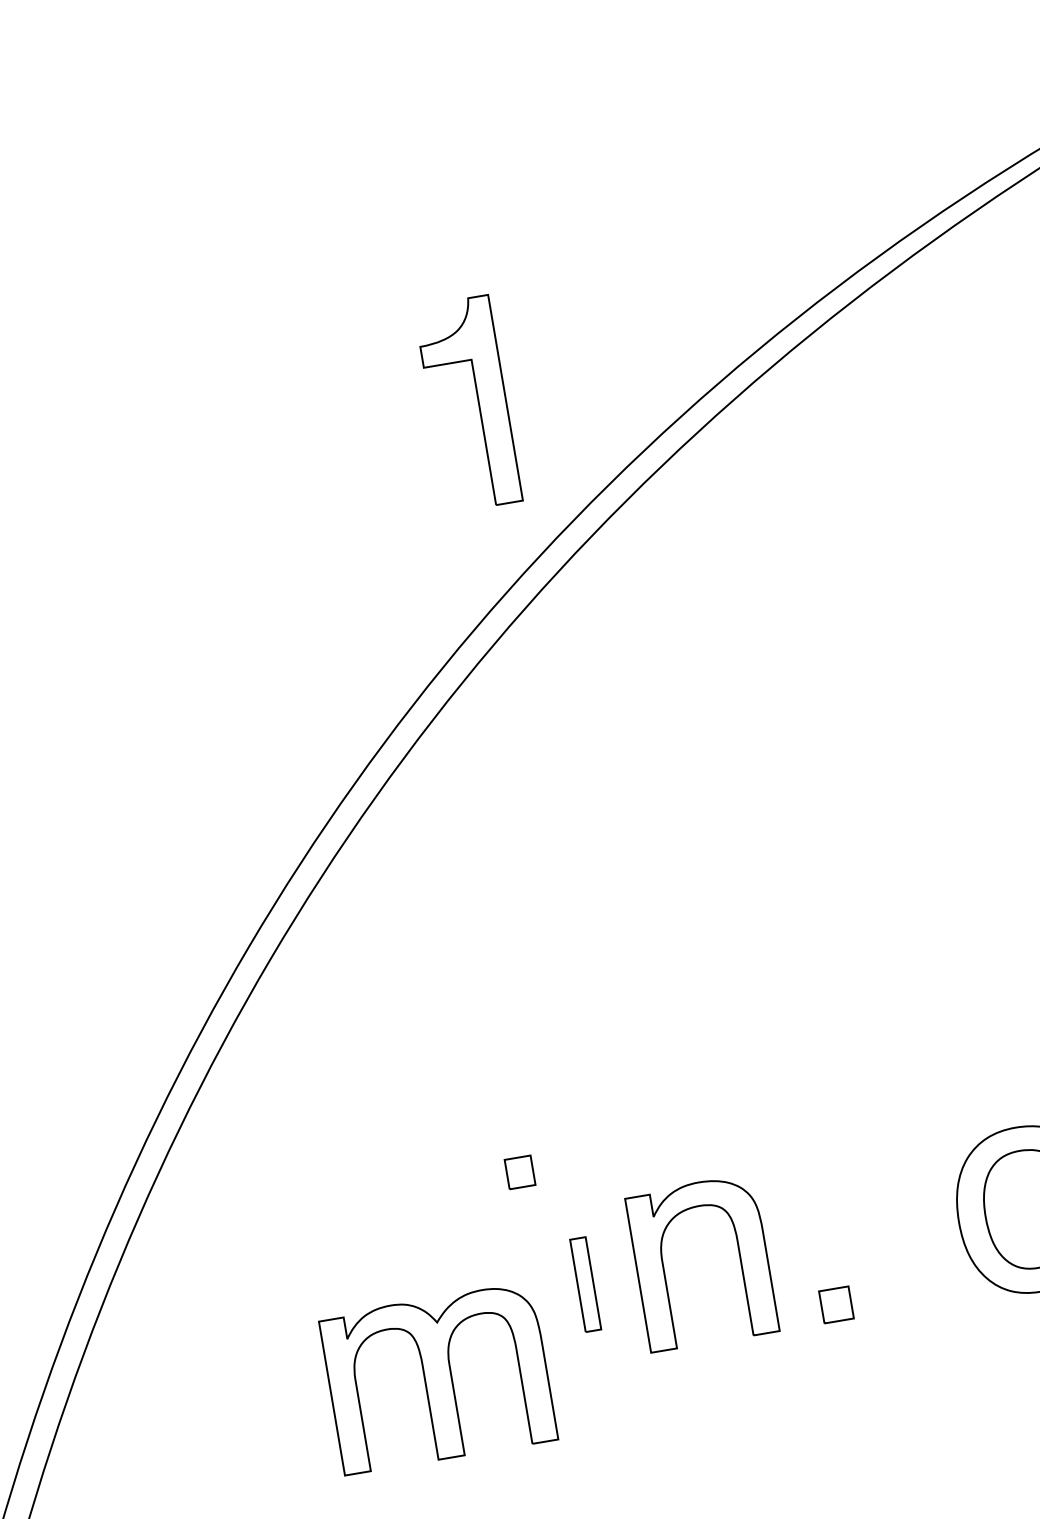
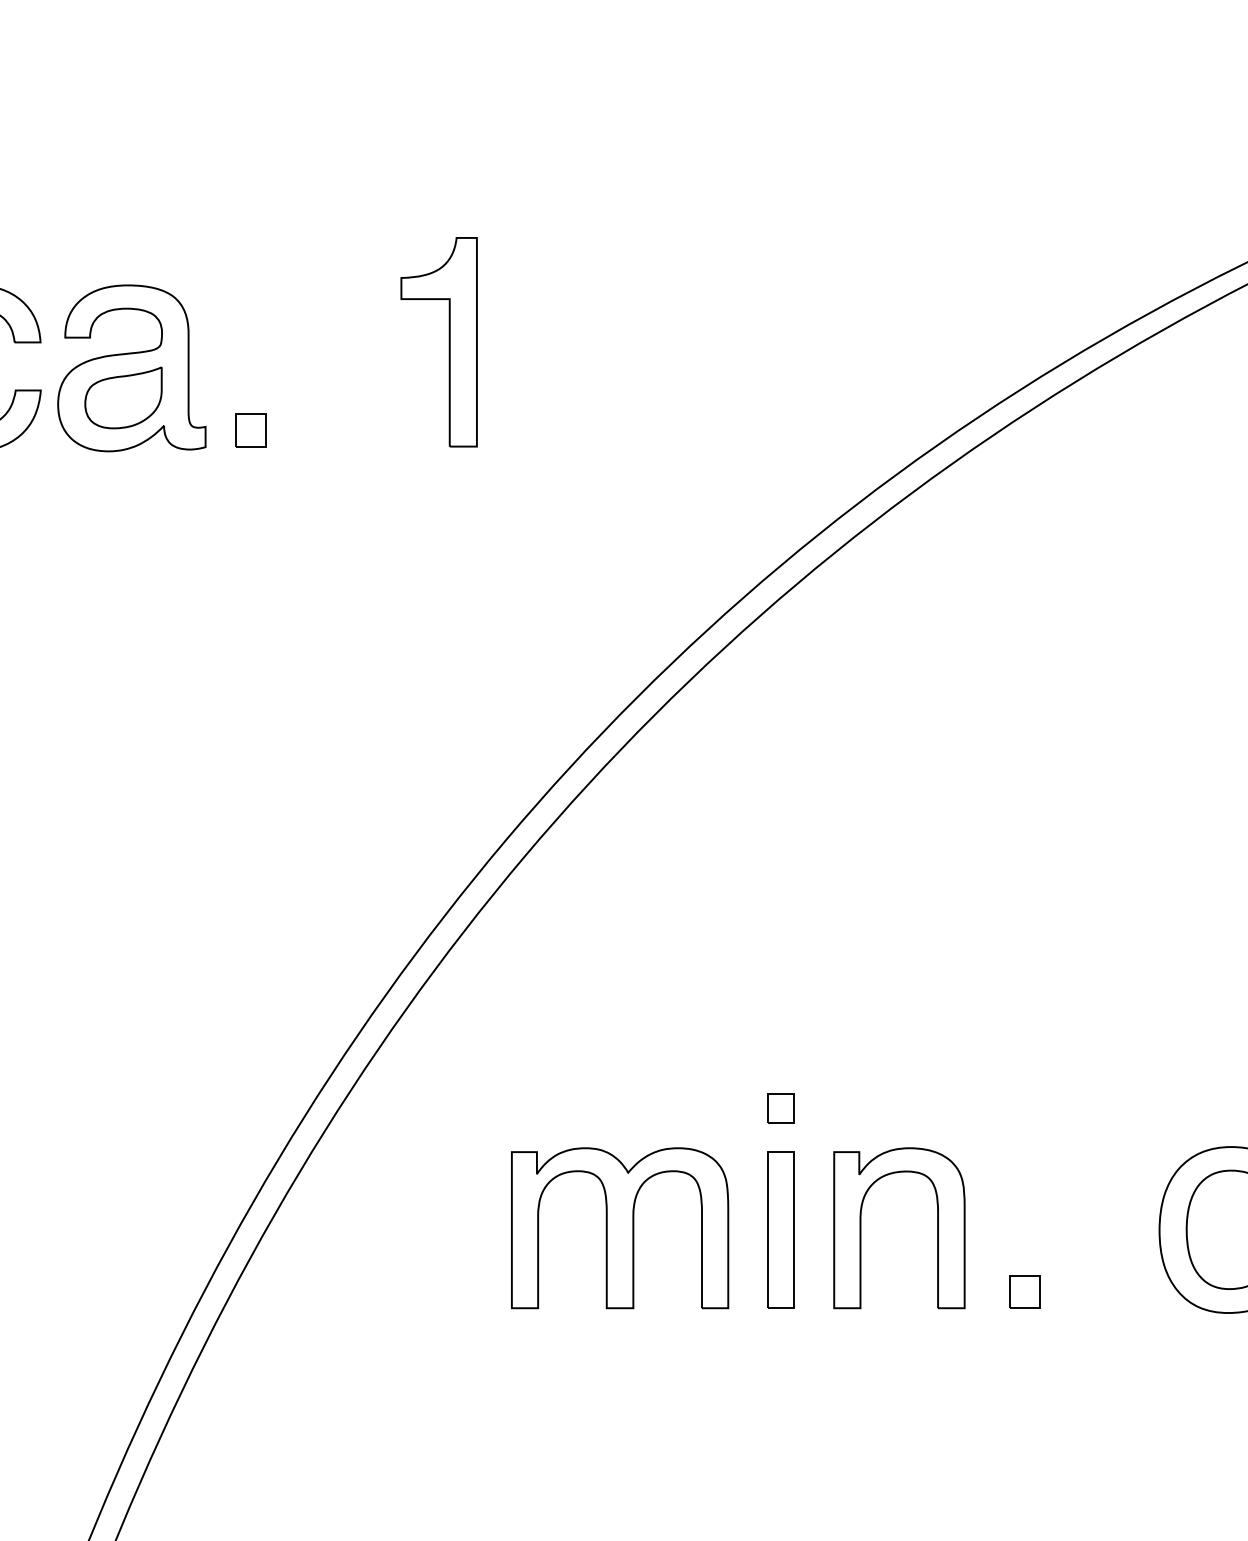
part: (477, 402) -> (448, 342), moved
part: (519, 1172) -> (780, 1108), moved
part: (585, 1284) -> (780, 1229), size x1.67
part: (438, 1378) -> (620, 1228), moved

